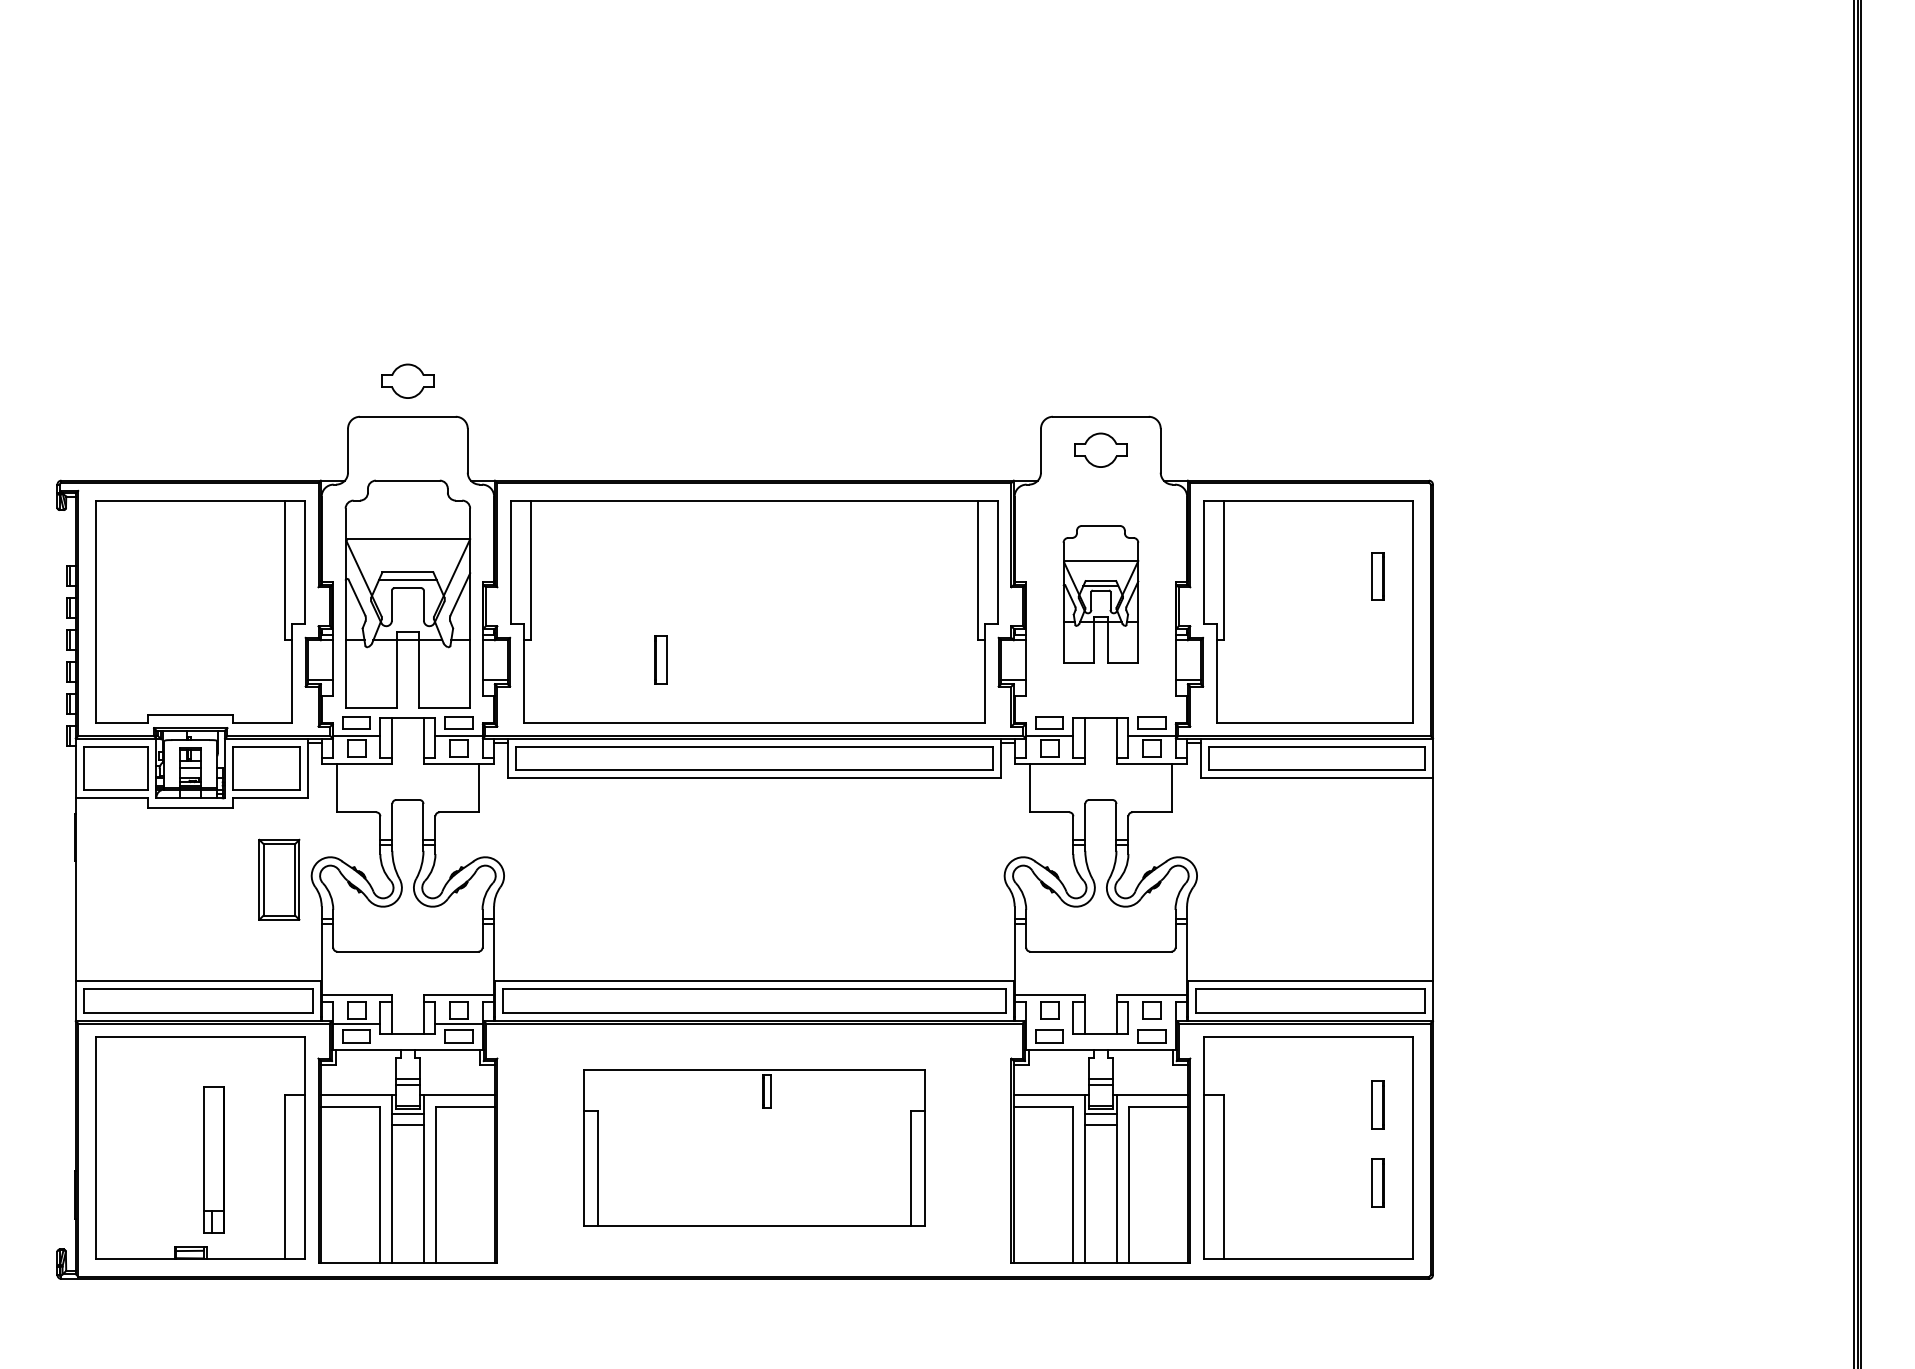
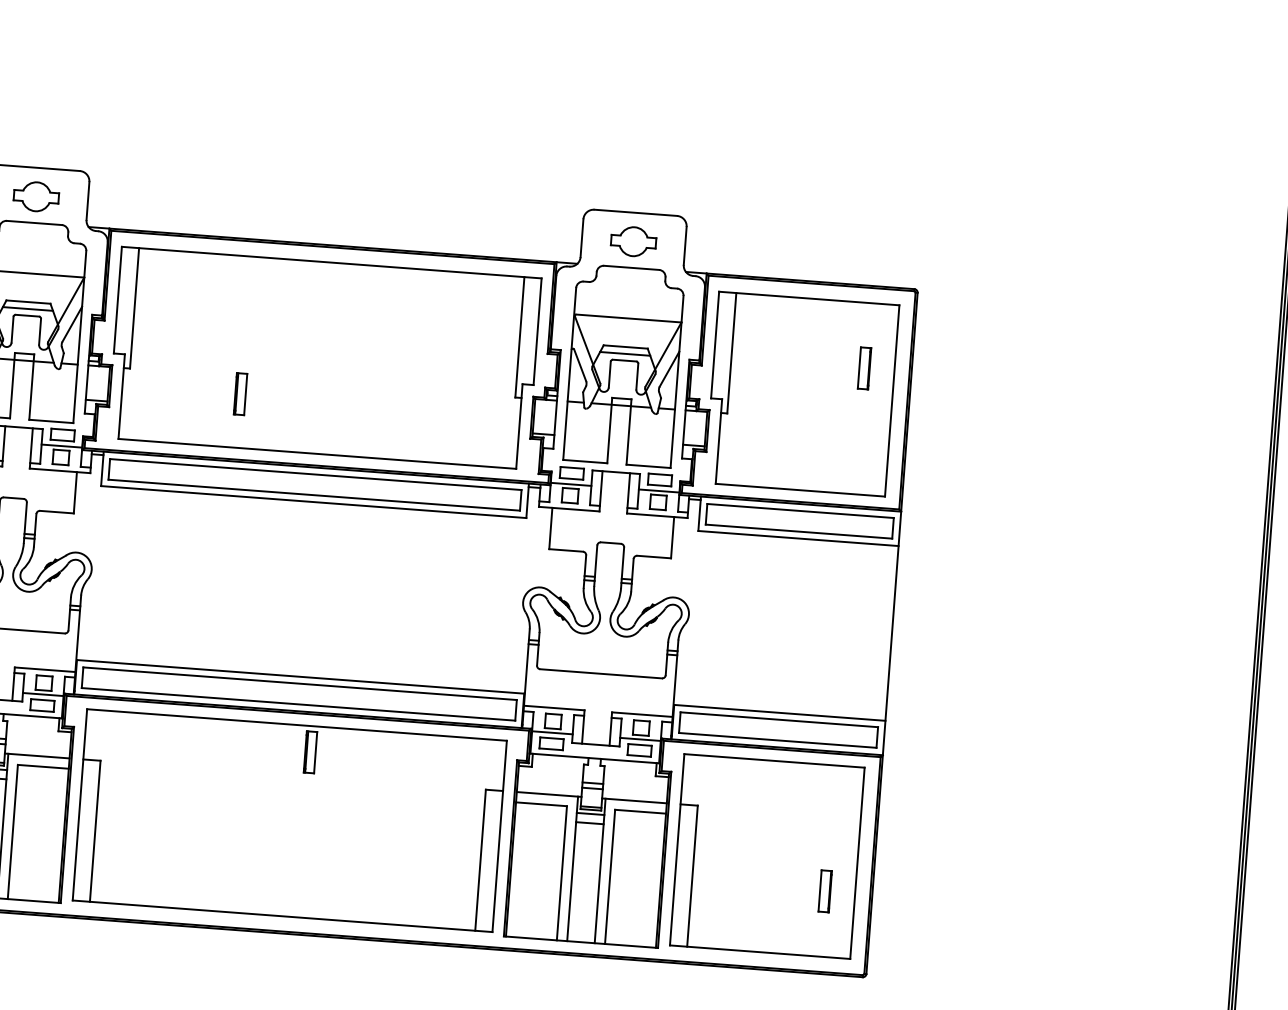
part: (407, 380) -> (36, 196), moved
part: (1100, 593) -> (624, 365), size x1.67
line: (1049, 1023) -> (552, 732), added
line: (1151, 1023) -> (640, 739), added
part: (1377, 1104) -> (829, 823), removed
part: (754, 1147) -> (289, 820), size x1.43

